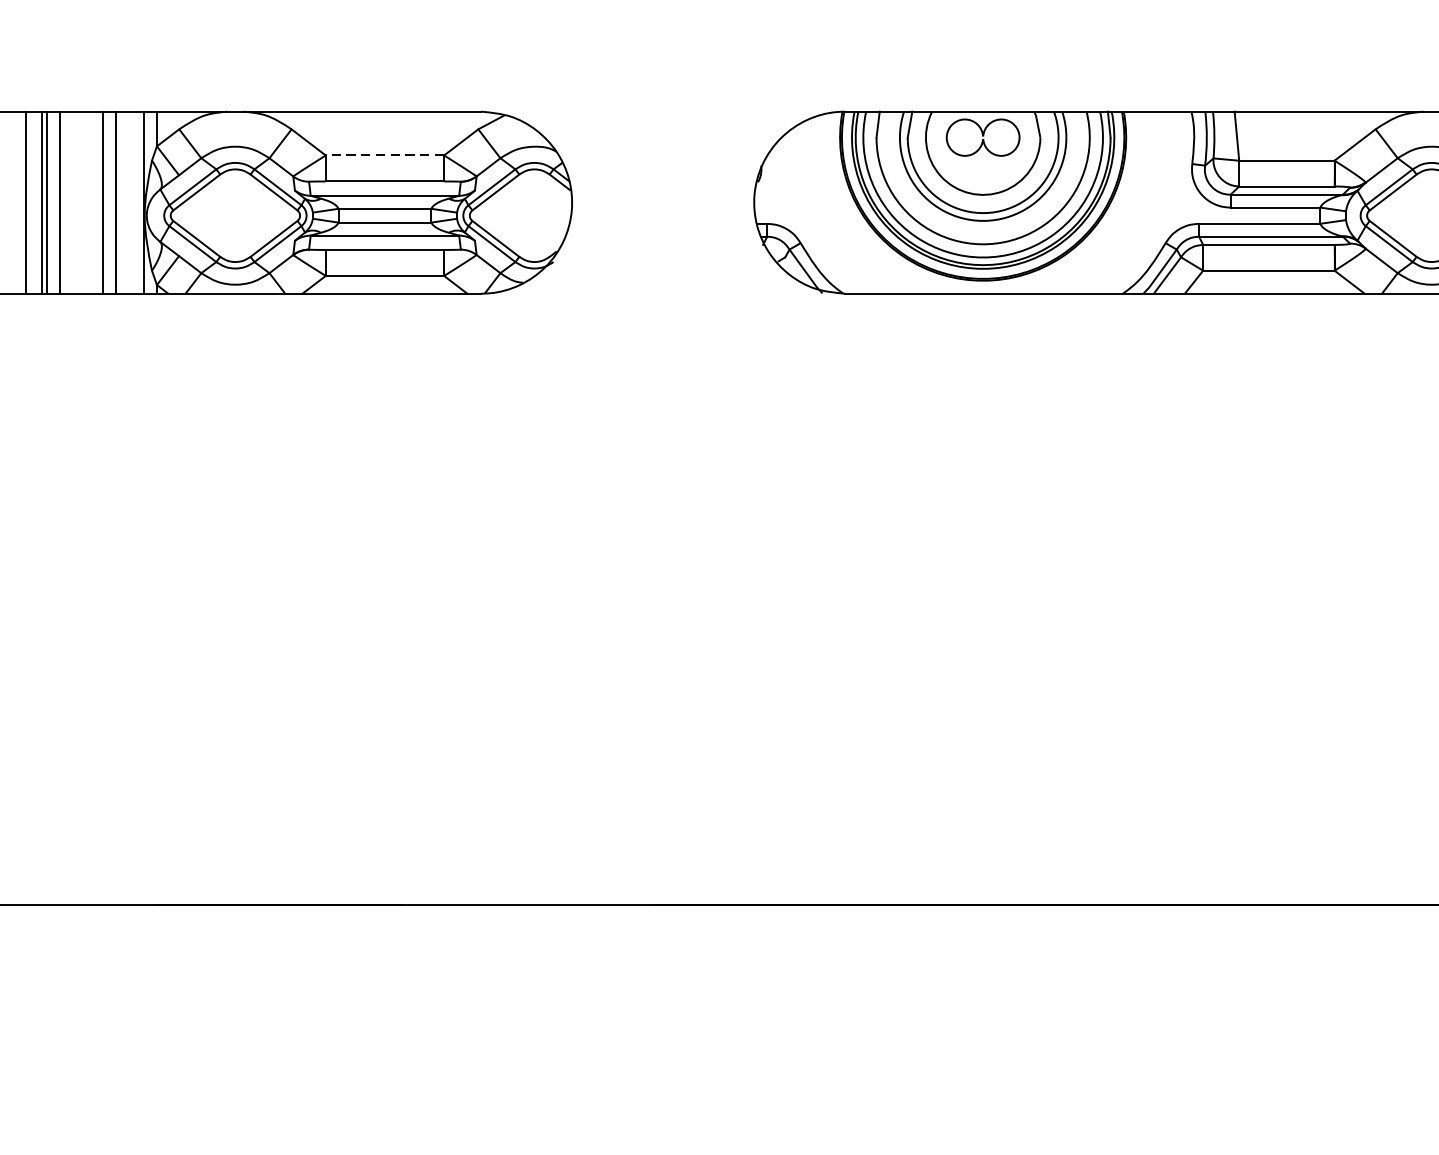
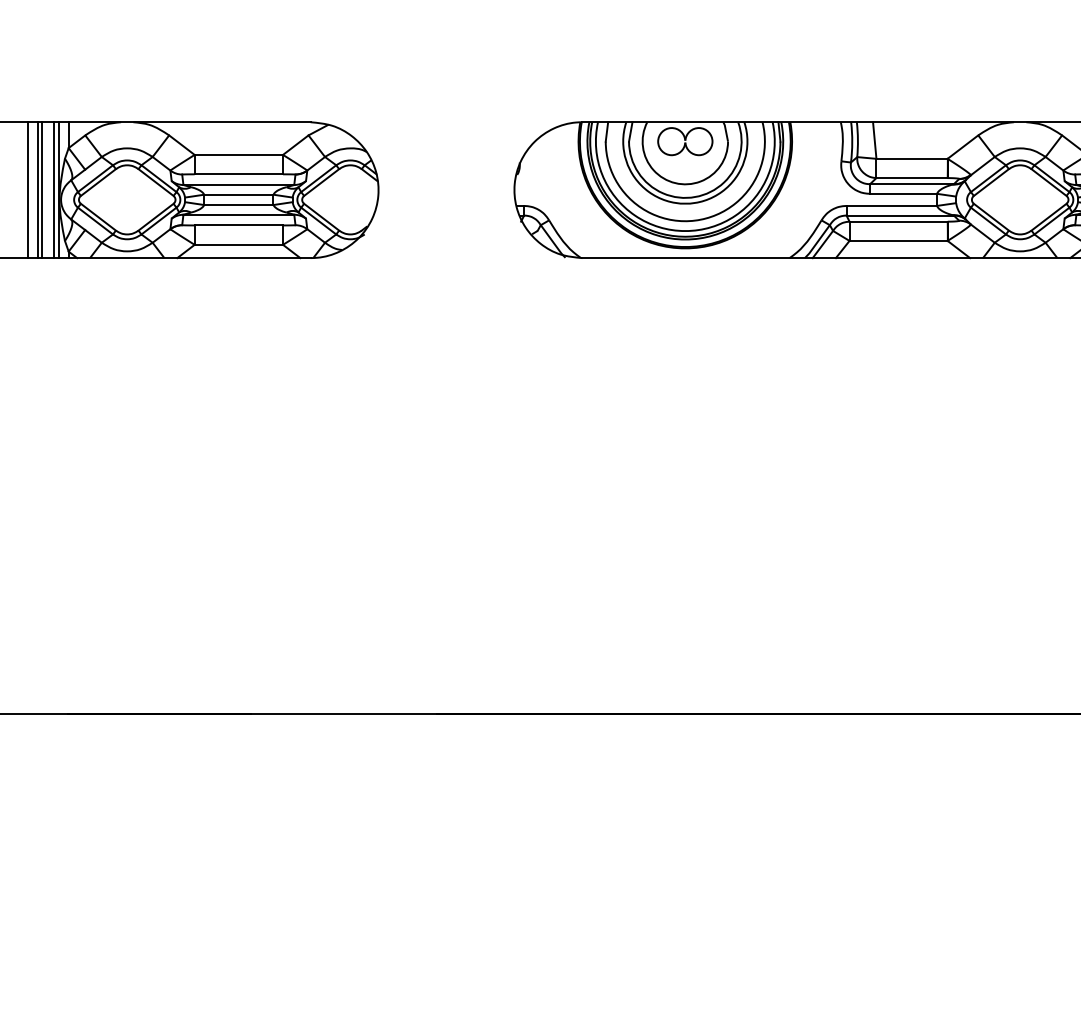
line: (384, 154) -> (238, 154), dashed -> solid
line: (120, 203) -> (41, 190), added
line: (137, 203) -> (54, 190), added

